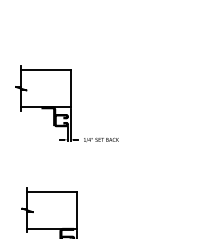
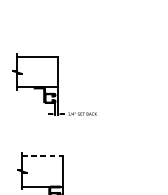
line: (51, 191) -> (42, 156), solid -> dashed

